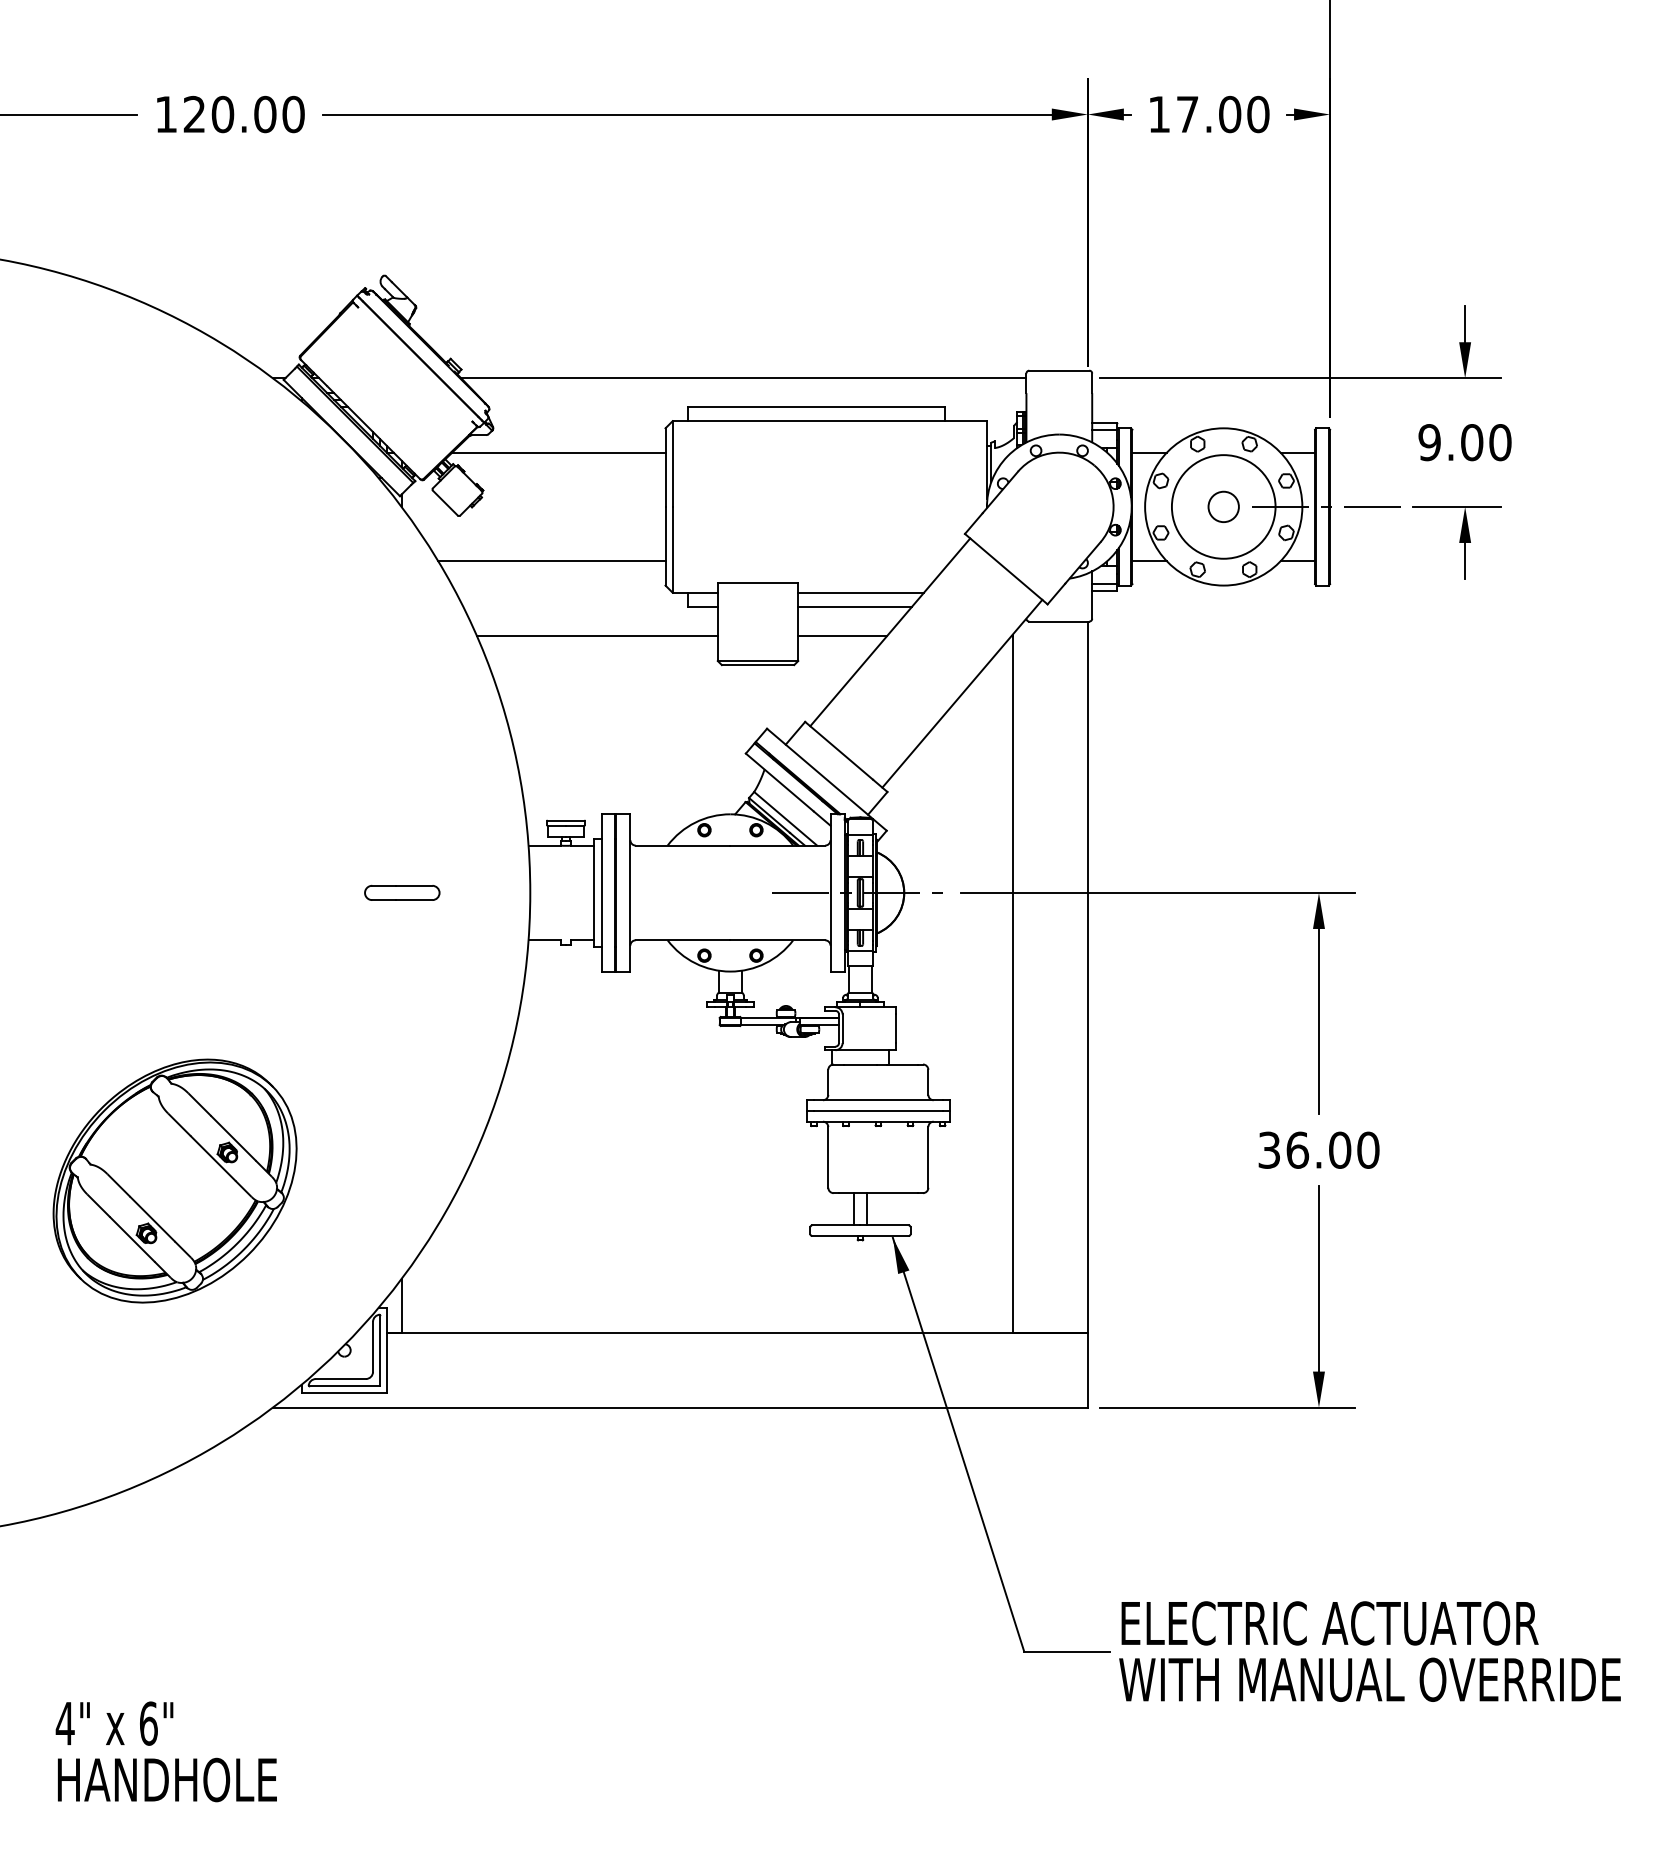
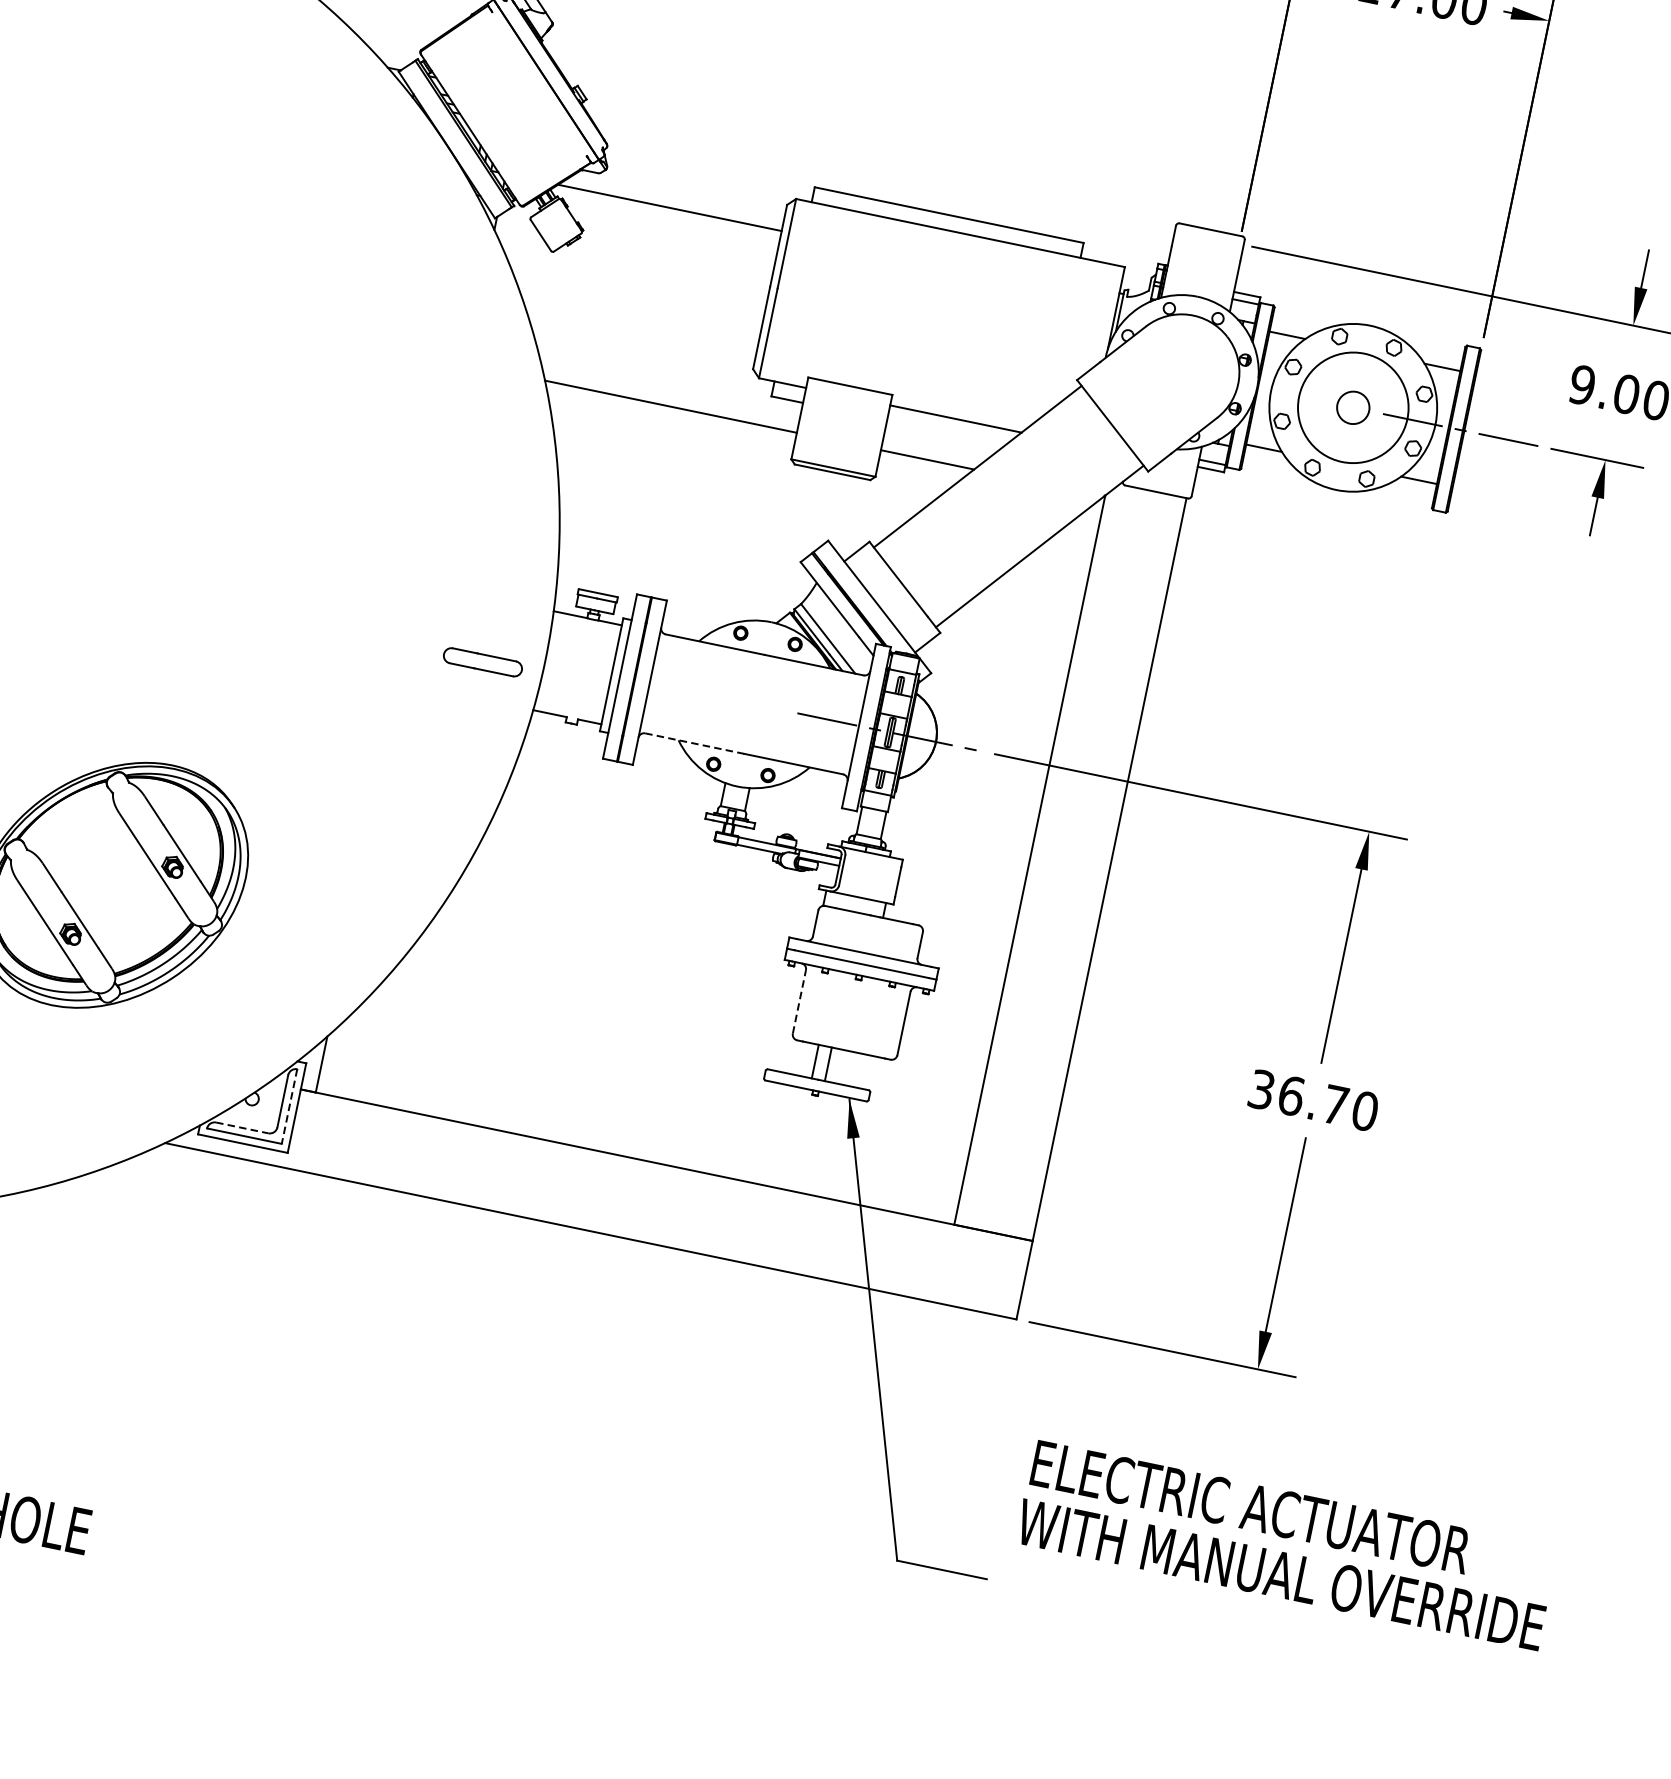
line: (743, 378) -> (879, 169), removed
line: (551, 560) -> (639, 318), removed
line: (854, 607) -> (945, 433), removed
part: (402, 892) -> (483, 661), moved
line: (683, 940) -> (695, 743), solid -> dashed
text: (1340, 1149) -> (1336, 1104), 36.00 -> 36.70
line: (828, 1156) -> (799, 1000), solid -> dashed
line: (380, 1350) -> (289, 1106), solid -> dashed
line: (341, 1379) -> (242, 1128), solid -> dashed
text: (1369, 1651) -> (1286, 1545), moved

